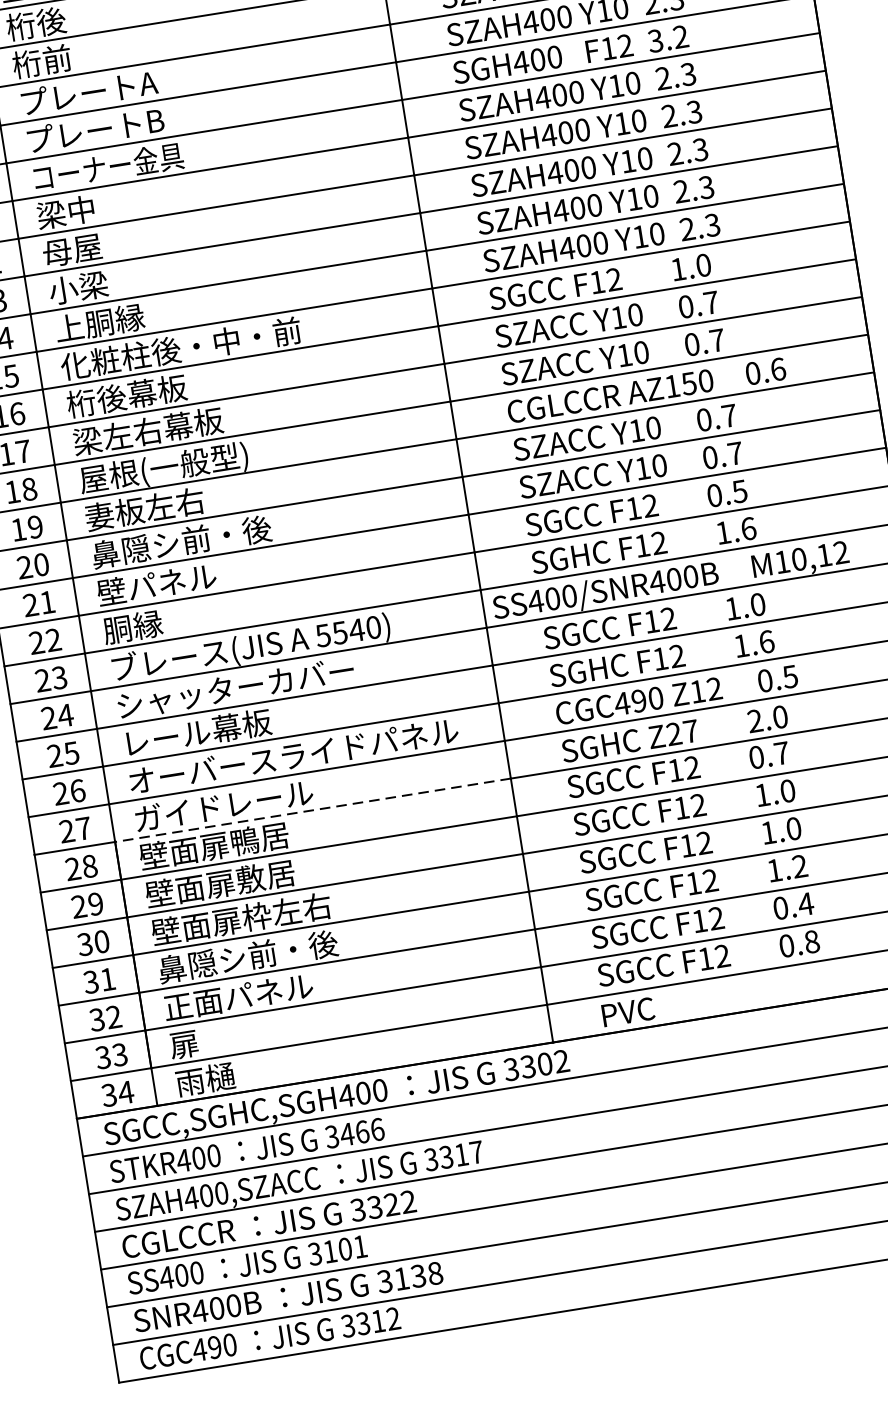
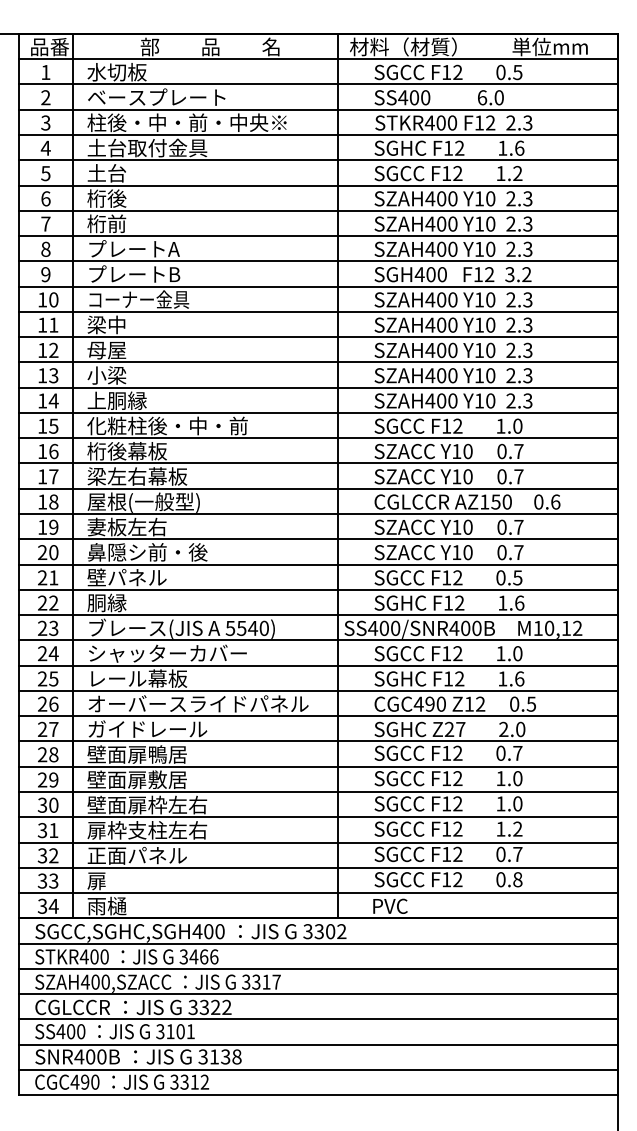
line: (312, 810) -> (205, 741), dashed -> solid
text: (805, 904) -> (517, 854), 0.4 -> 0.7
text: (247, 956) -> (147, 830), 鼻隠シ前・後 -> 扉枠支柱左右

